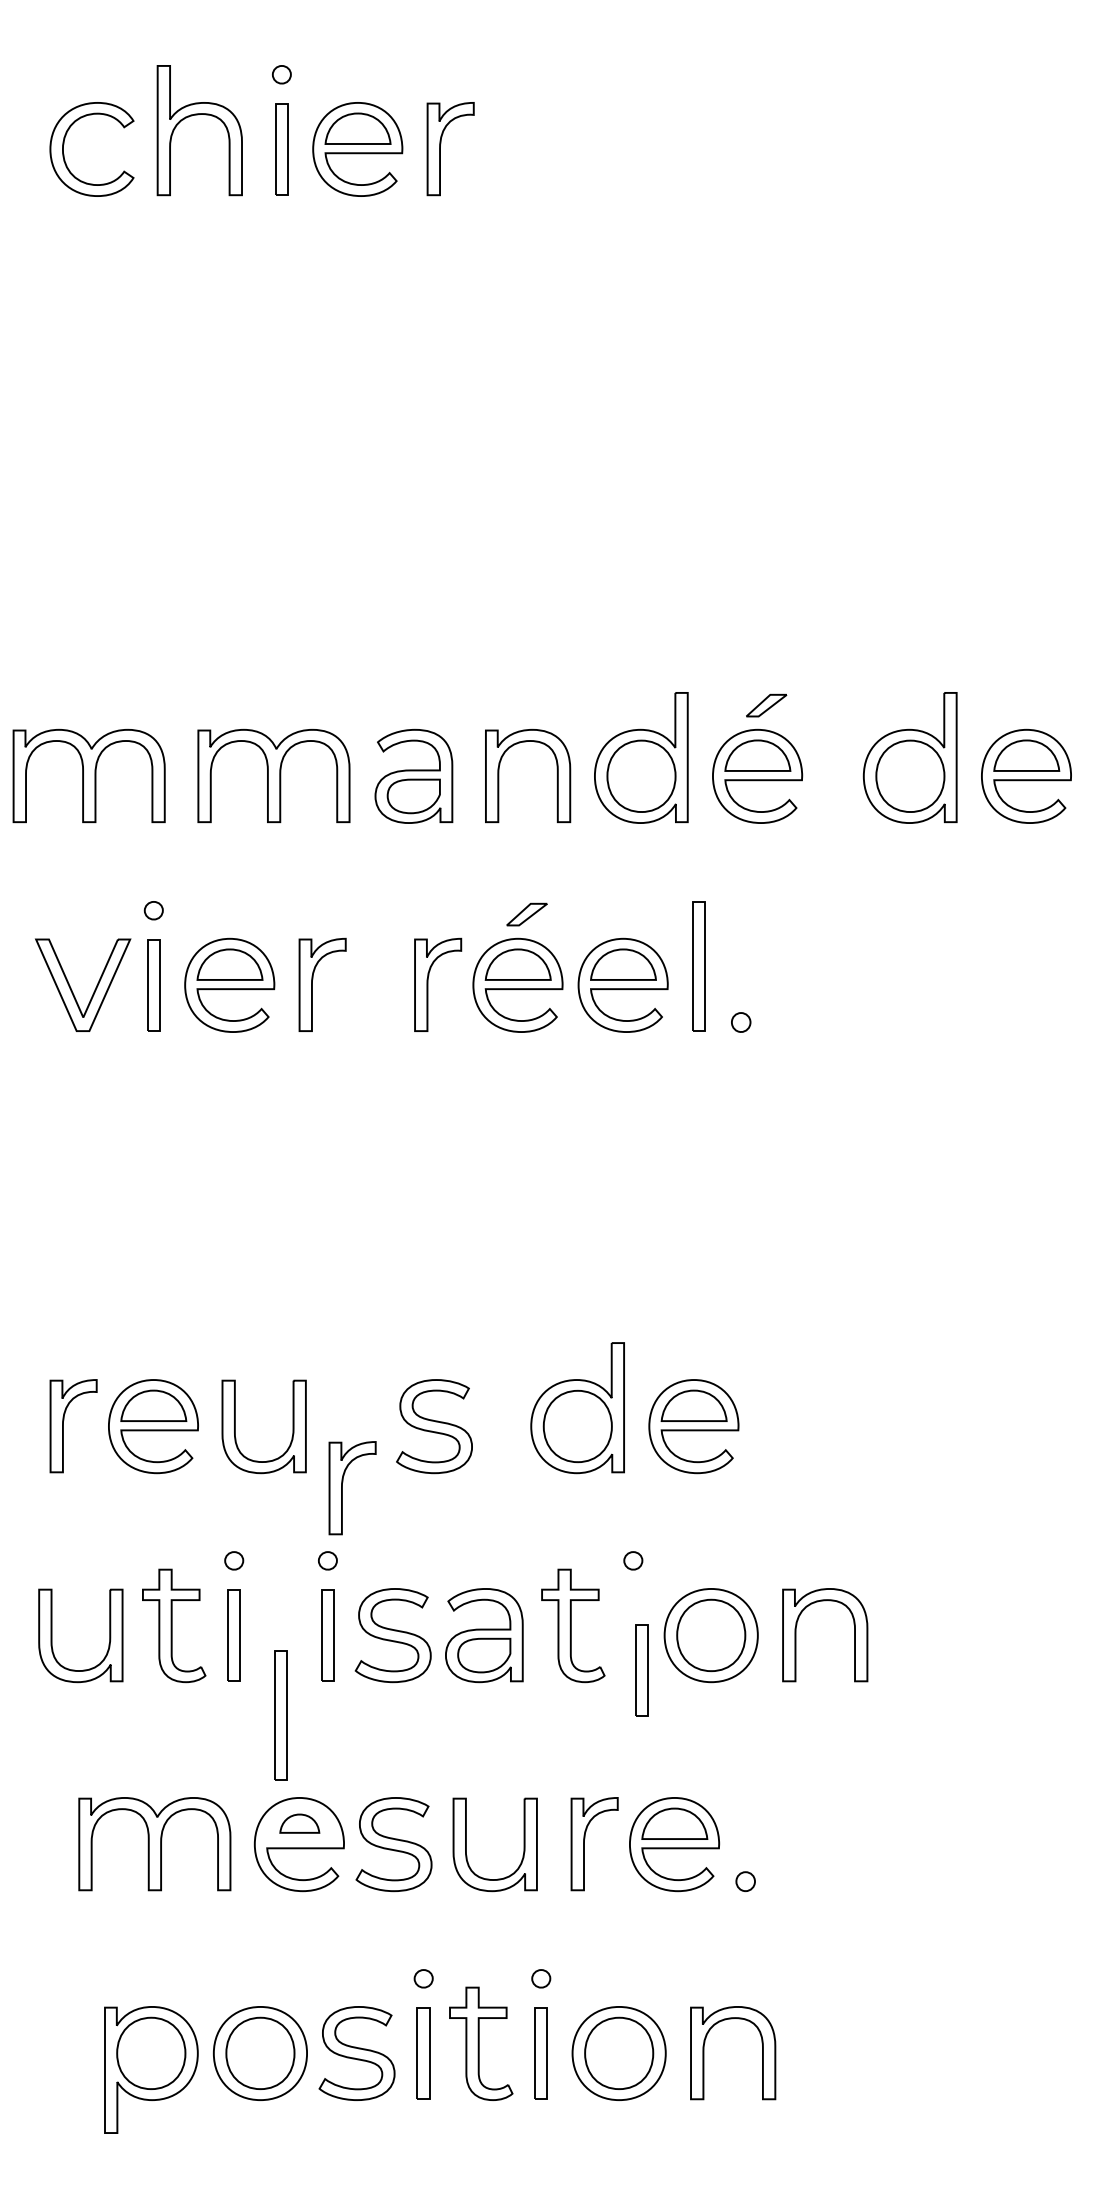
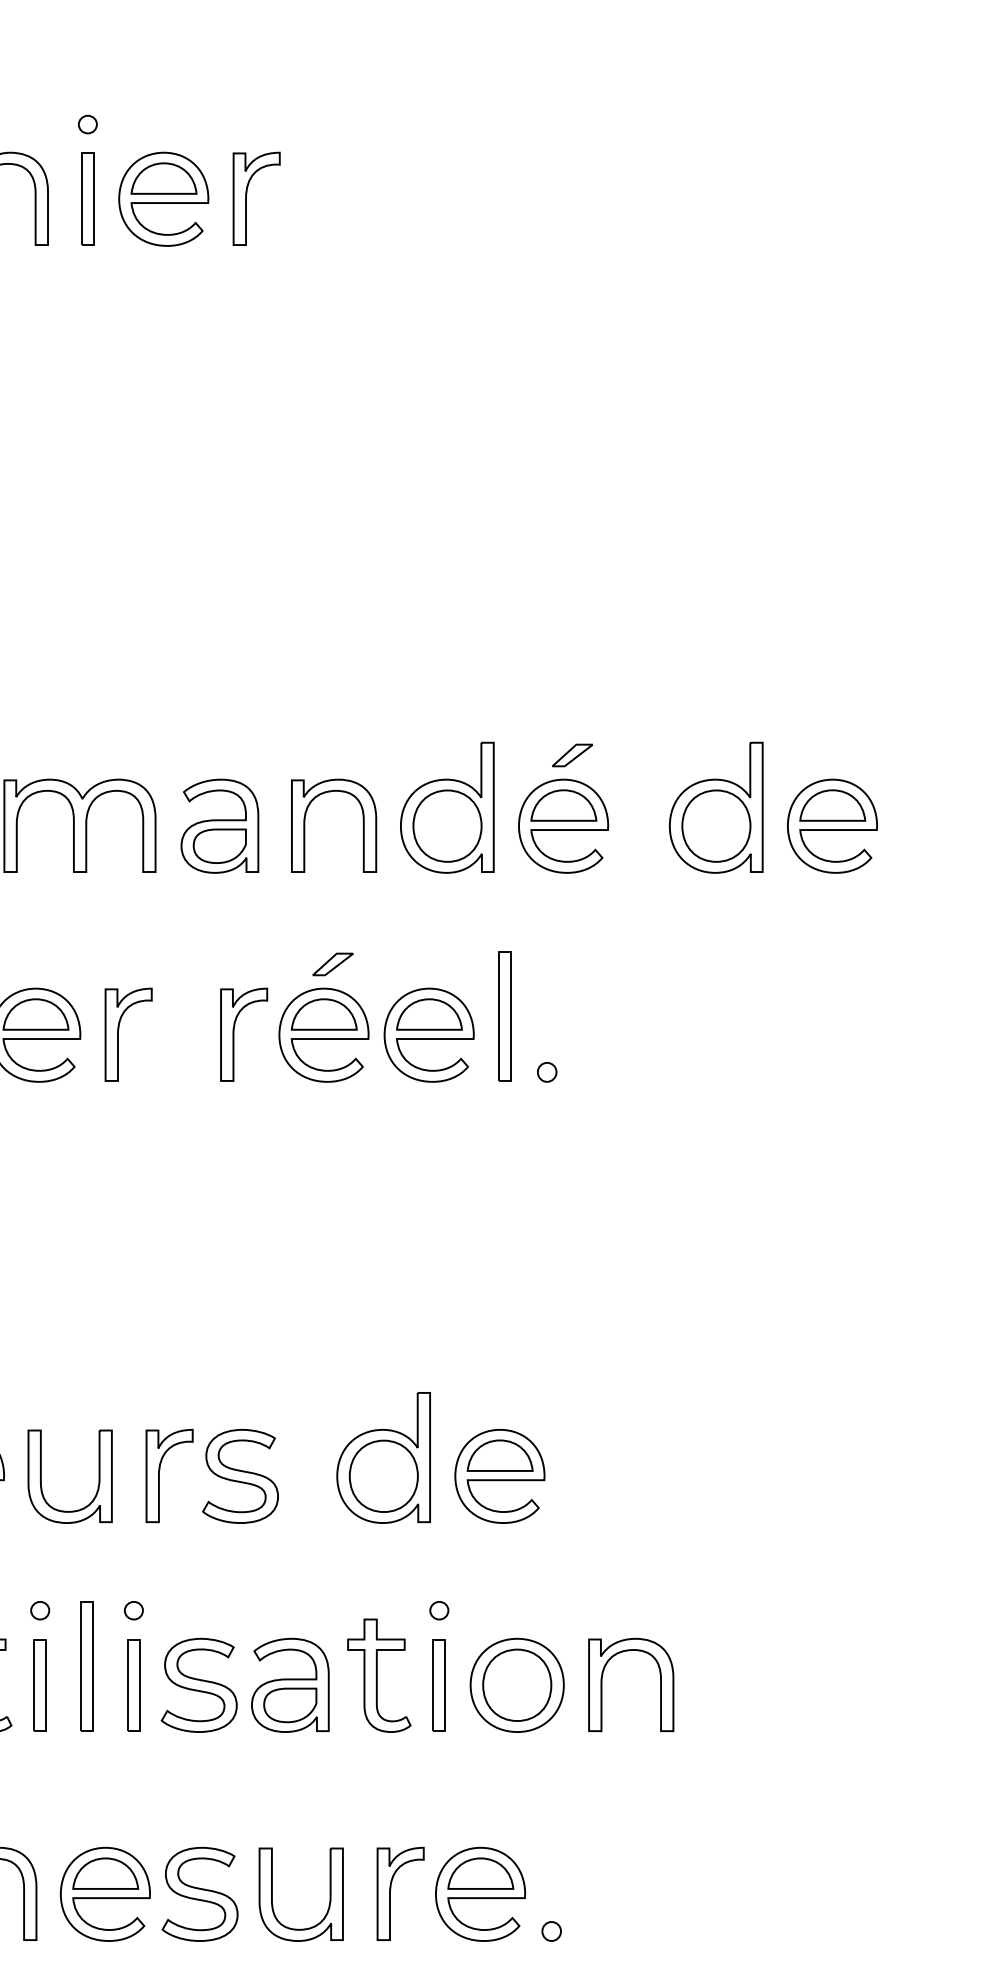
part: (342, 1488) -> (159, 1476), moved
part: (641, 1670) -> (438, 1685), moved
part: (280, 1715) -> (86, 1666), moved
part: (299, 1823) -> (105, 1873), size x1.67

